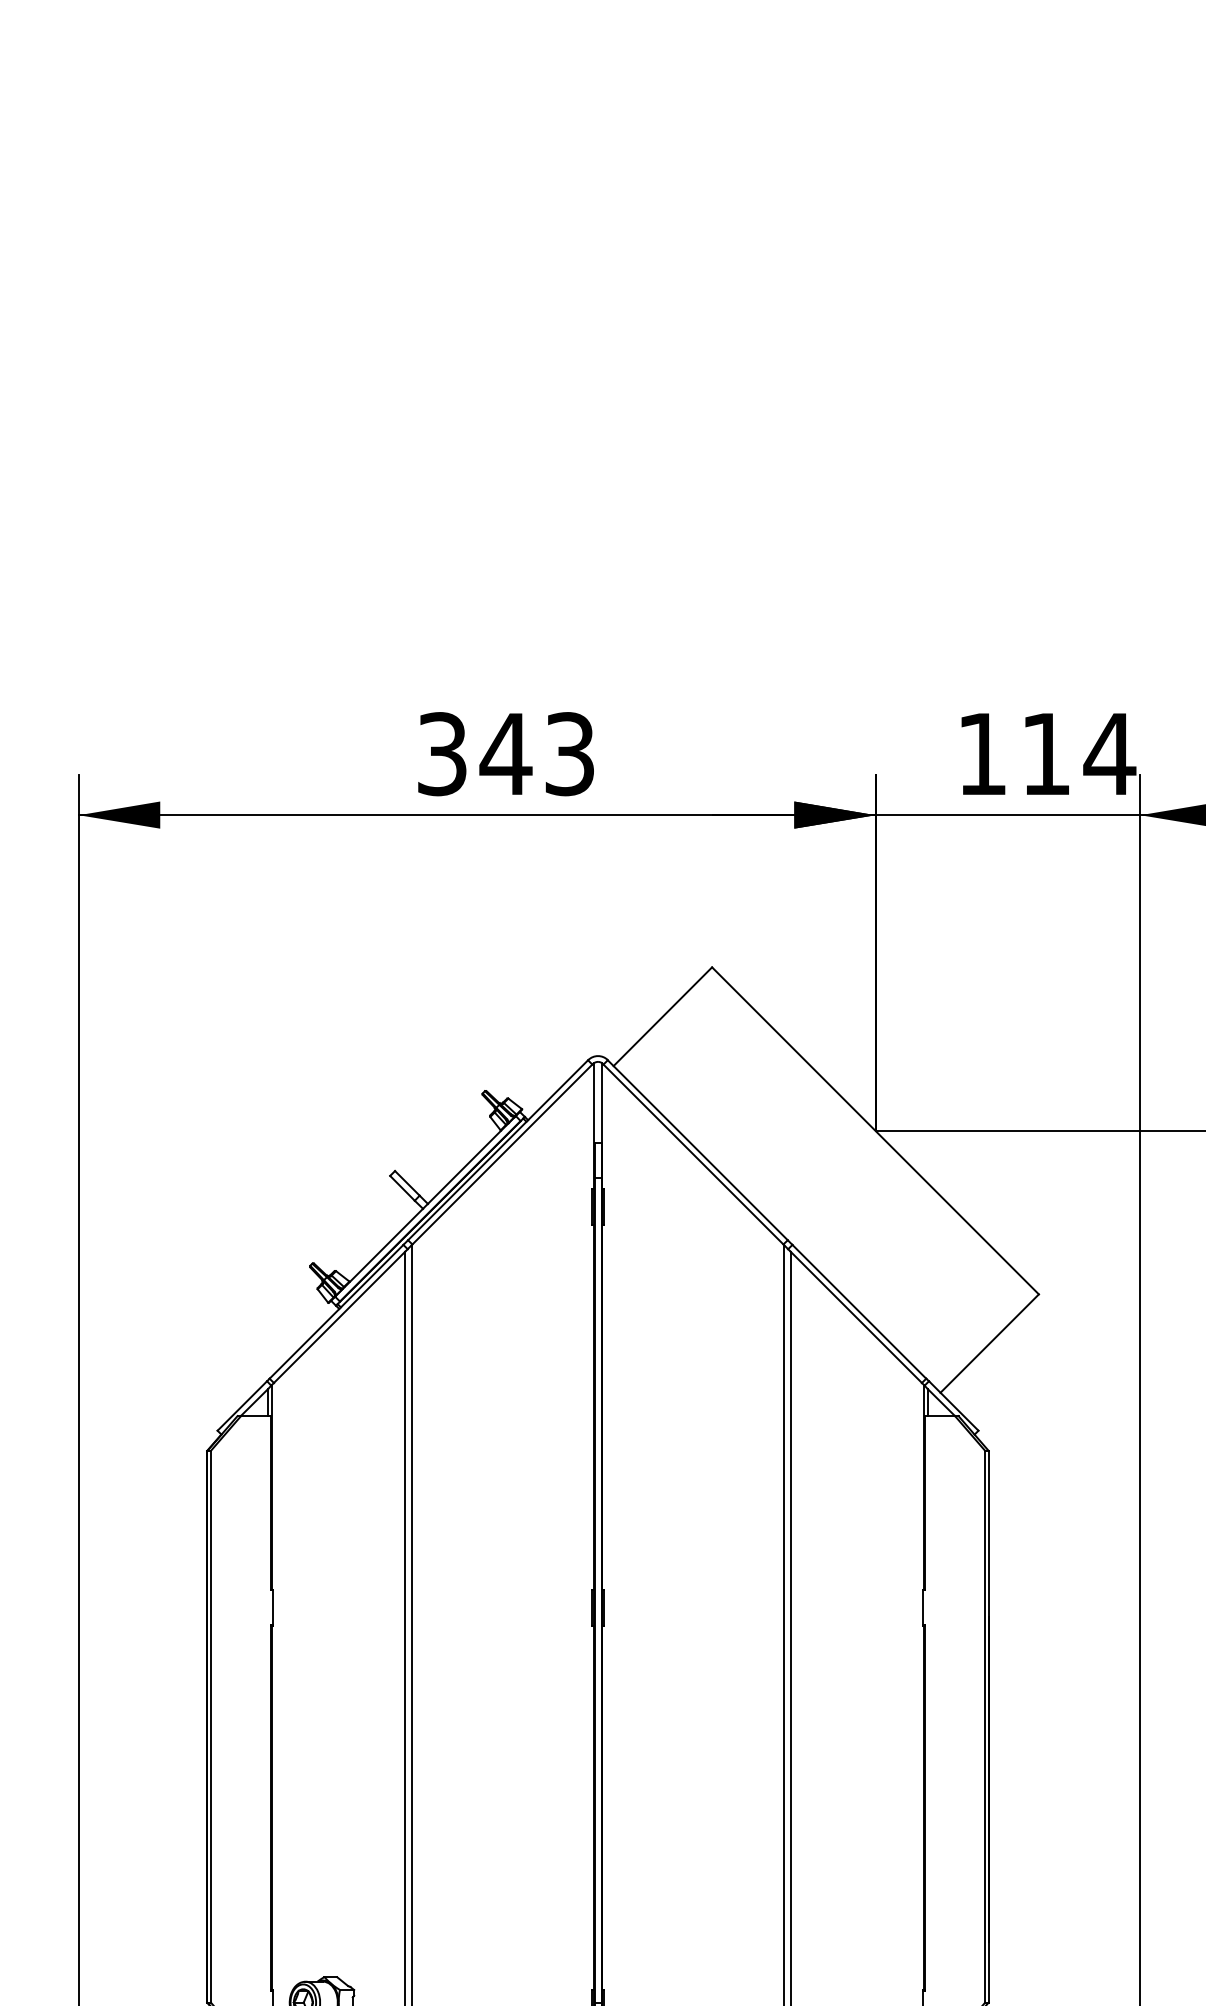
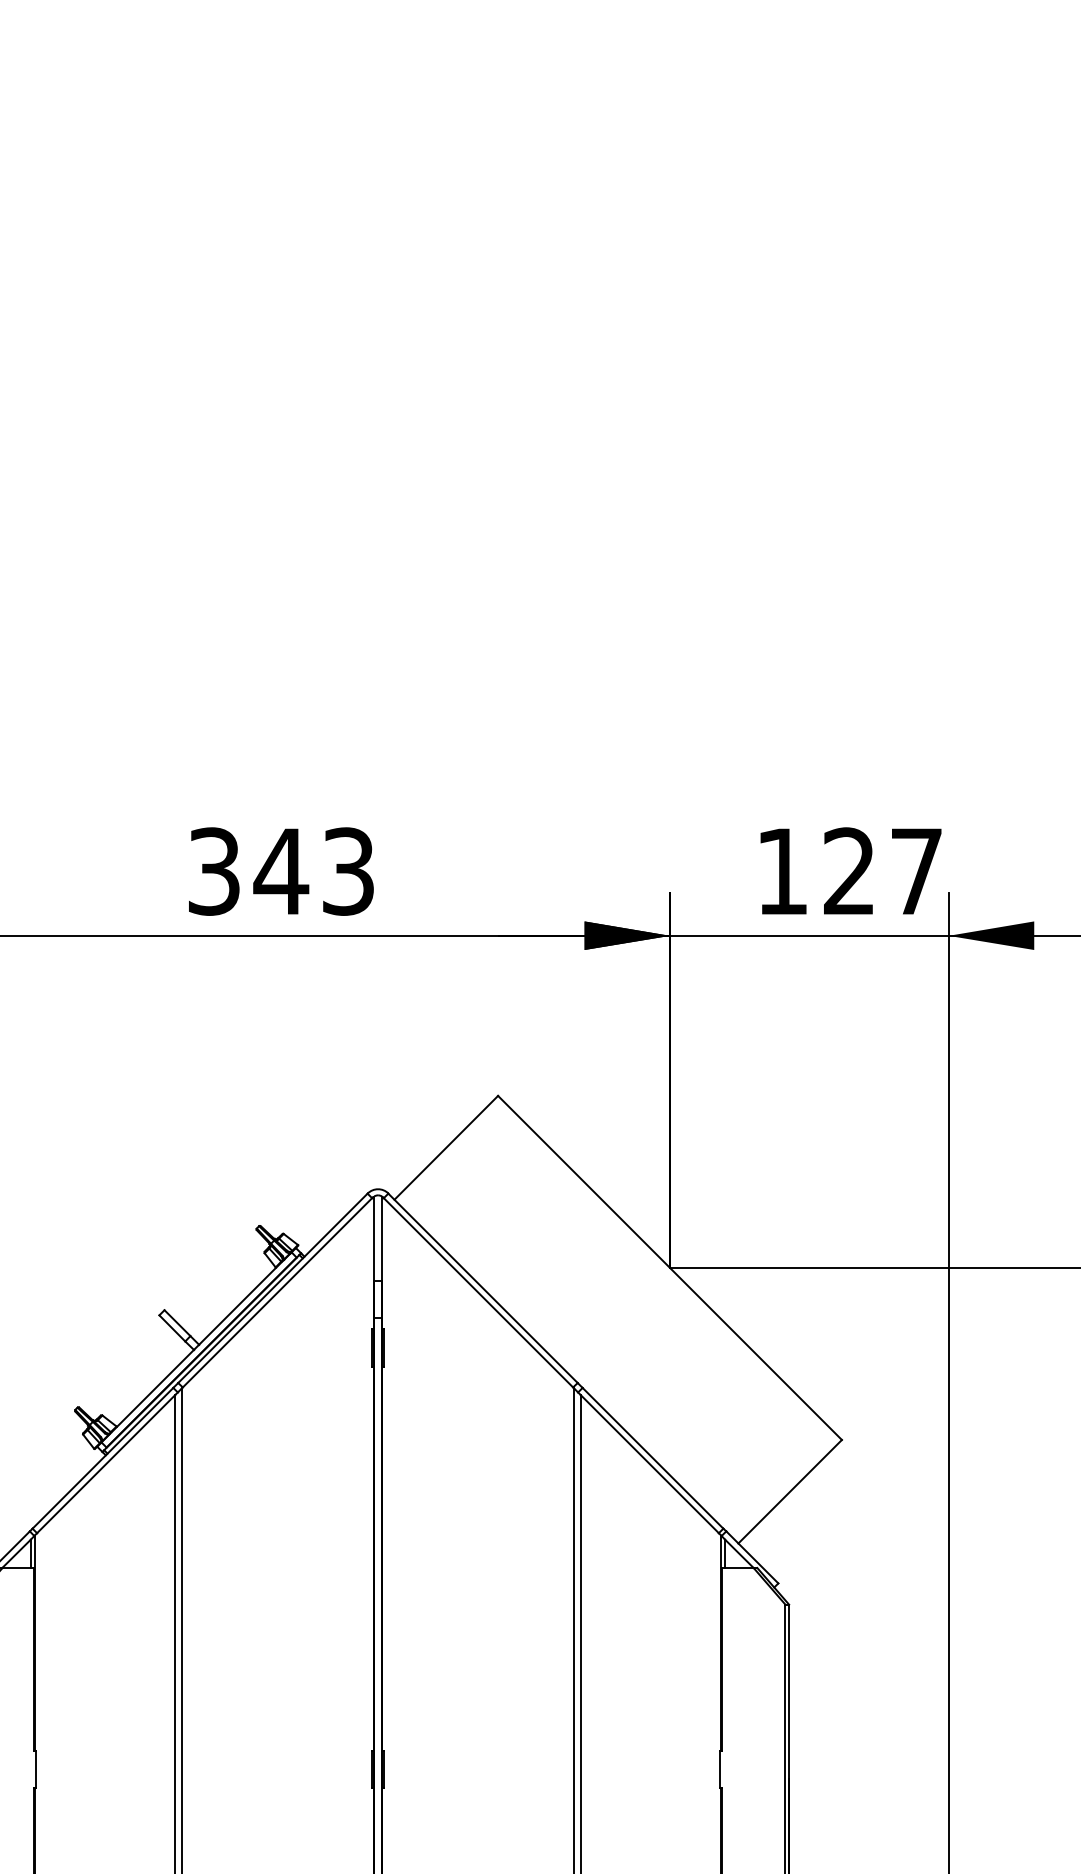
text: (1078, 753) -> (883, 870), 114 -> 127

